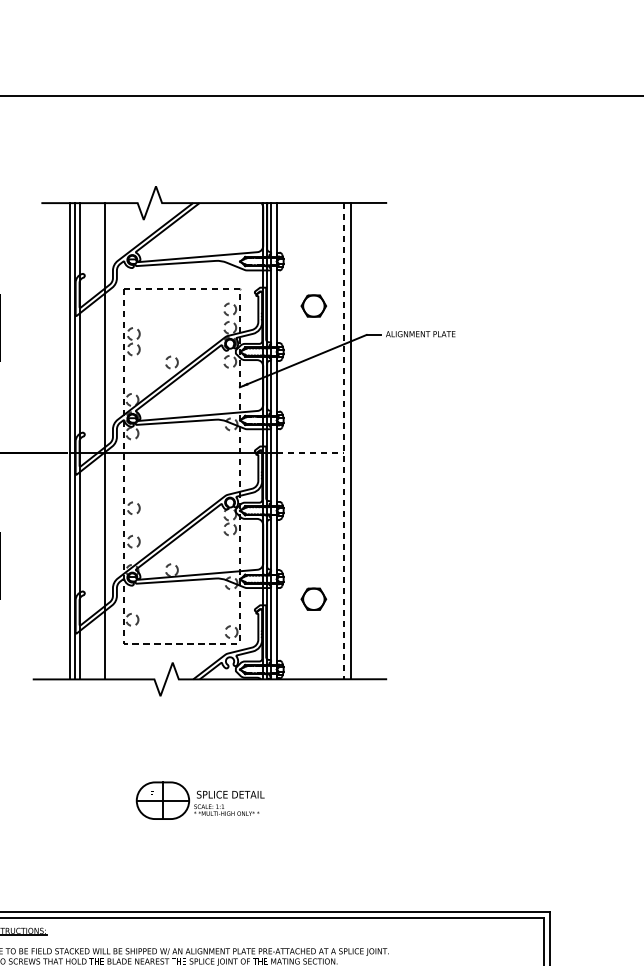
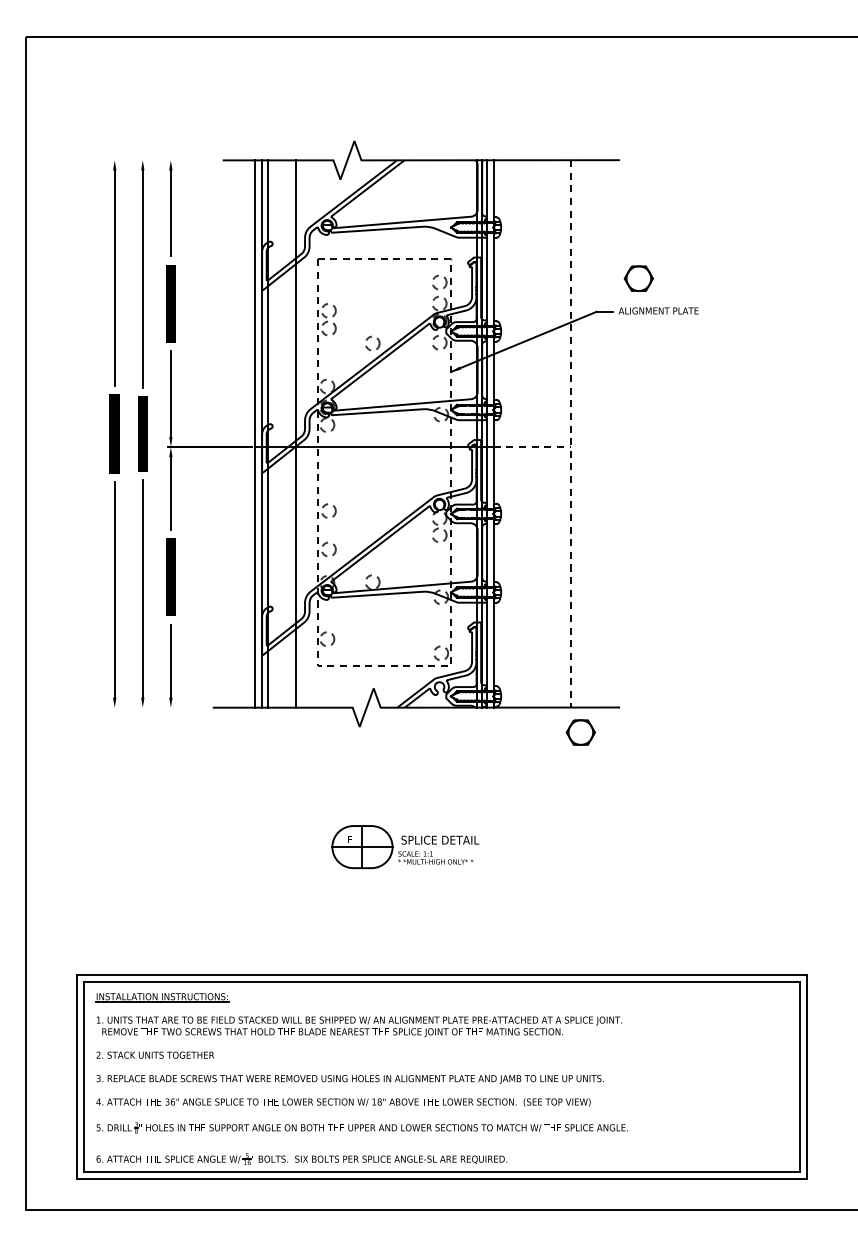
part: (313, 305) -> (638, 278), moved
line: (350, 440) -> (577, 433), removed
part: (313, 599) -> (580, 732), moved

